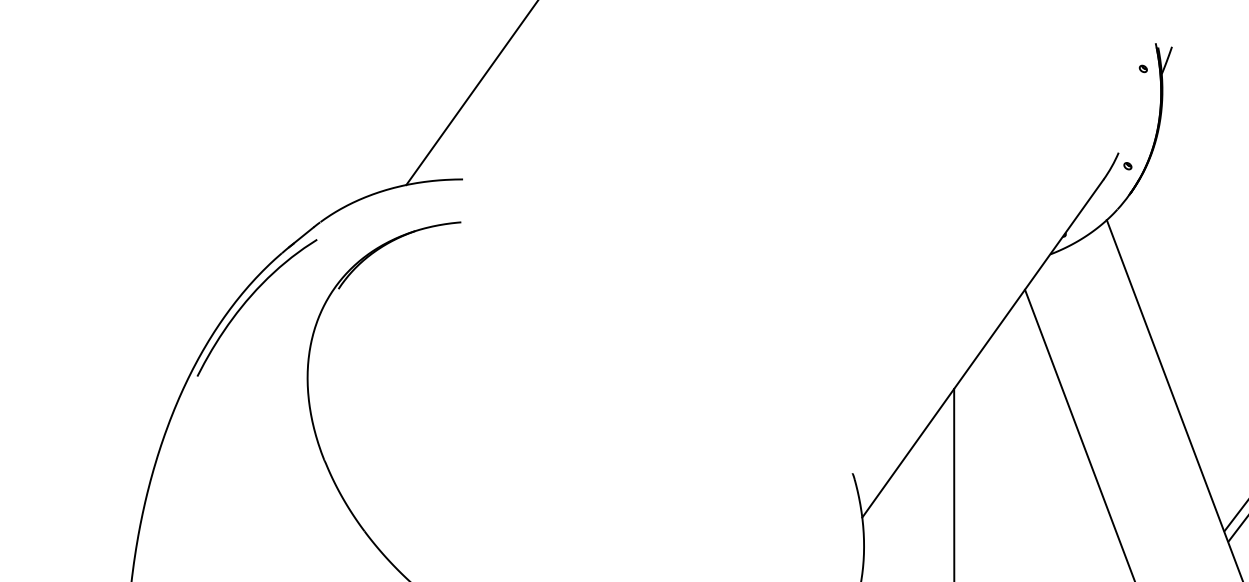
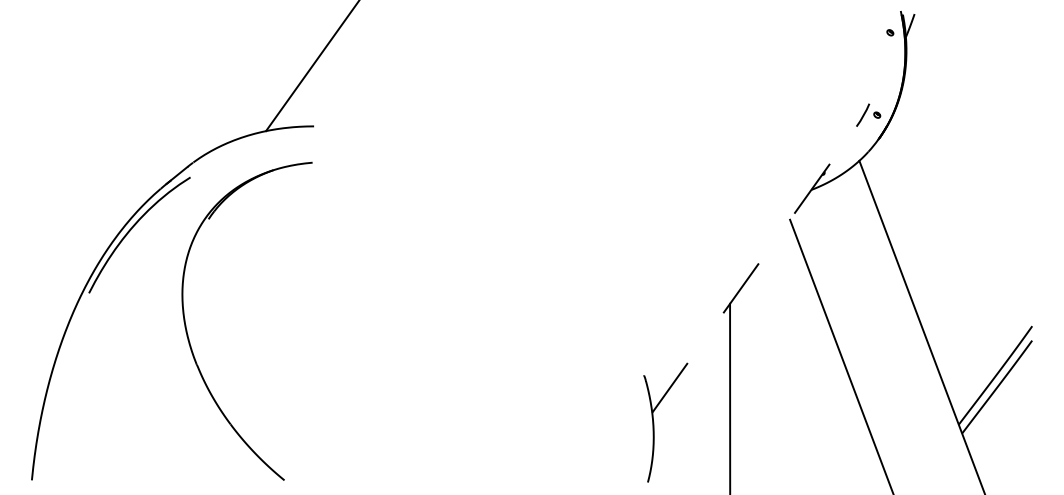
line: (983, 348) -> (754, 269), solid -> dashed

